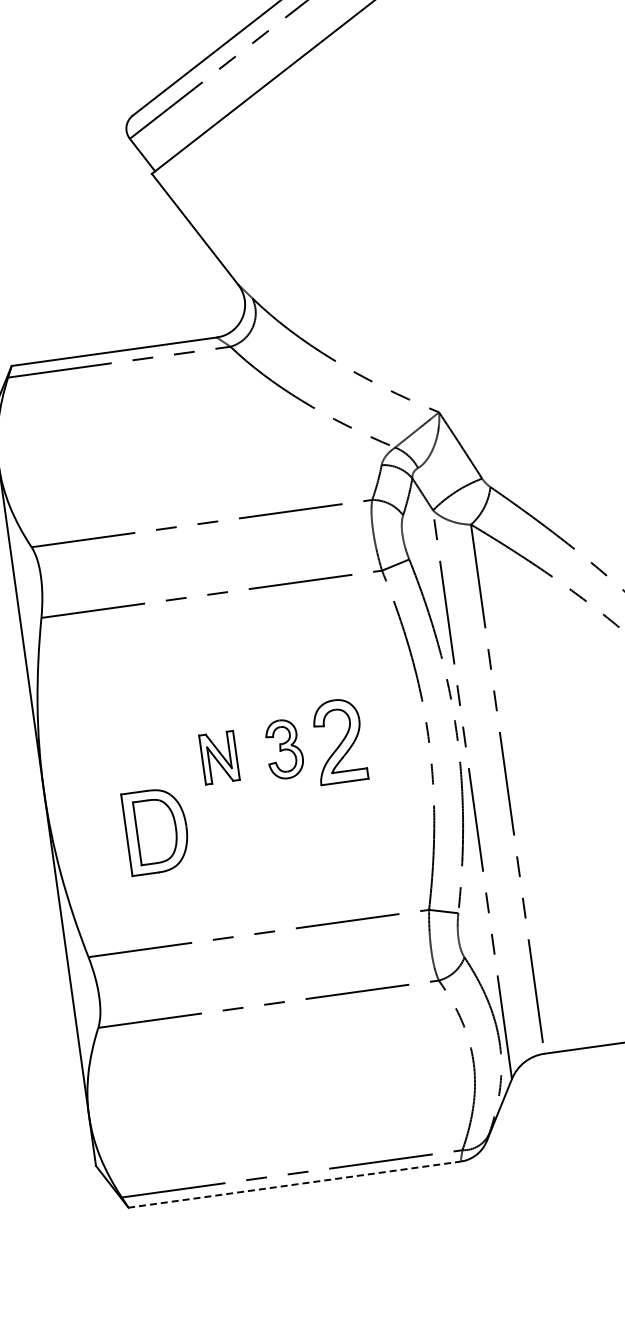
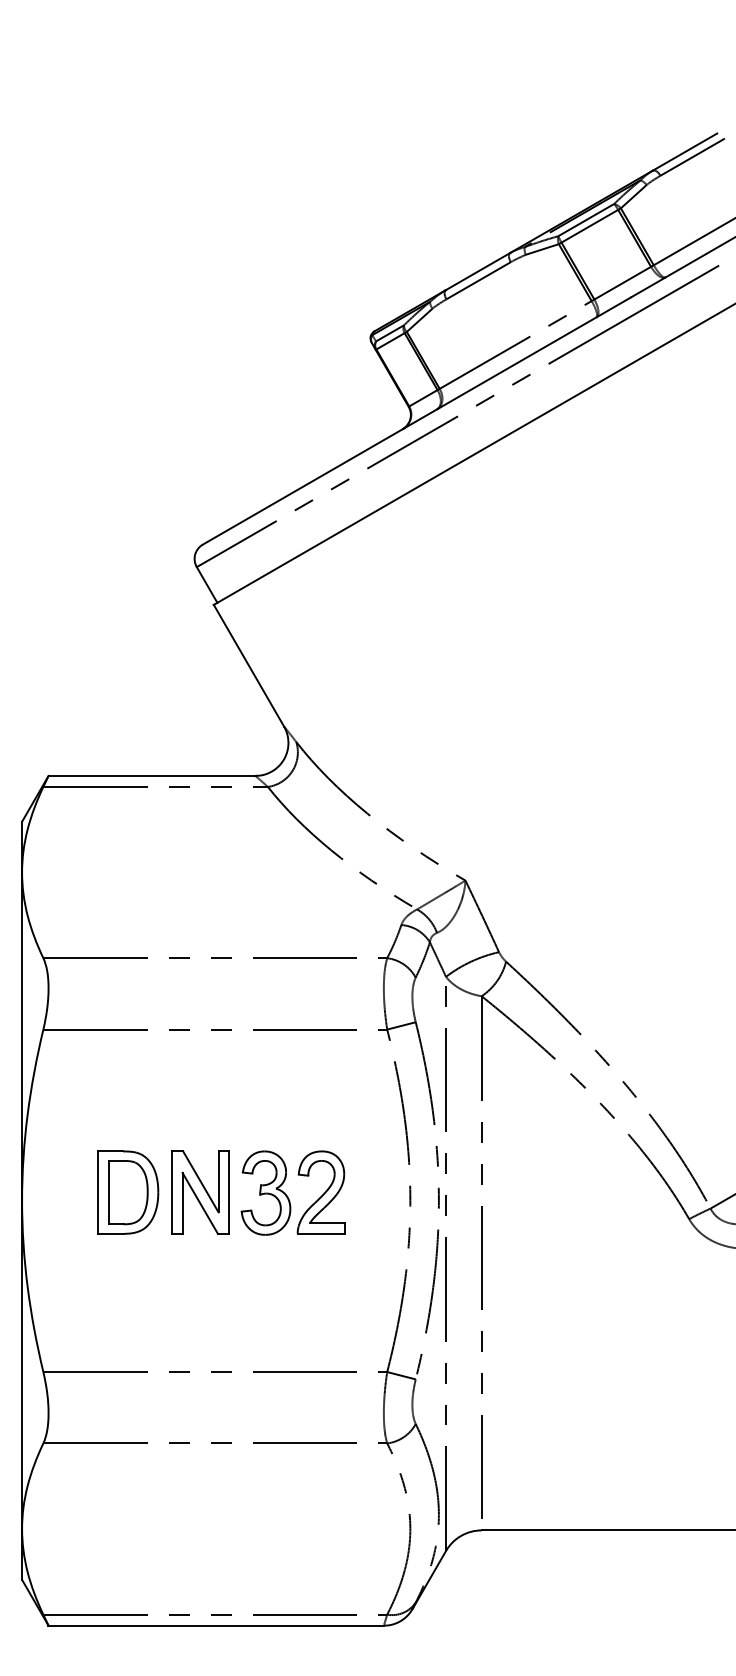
part: (283, 748) -> (265, 1192), size x1.43
part: (219, 757) -> (200, 1192), size x1.67
part: (156, 831) -> (128, 1192), moved
line: (294, 1184) -> (216, 1625), dashed -> solid

